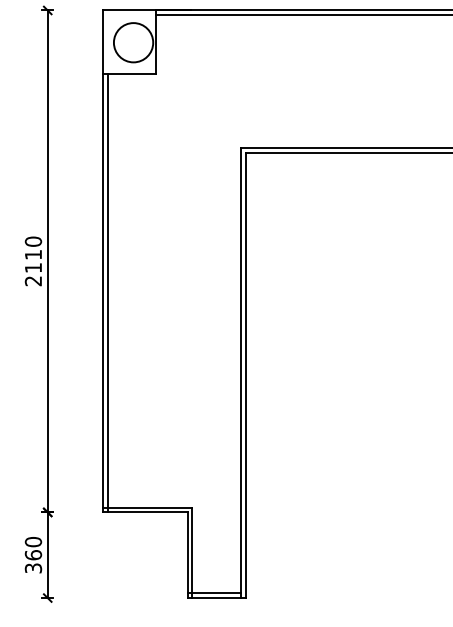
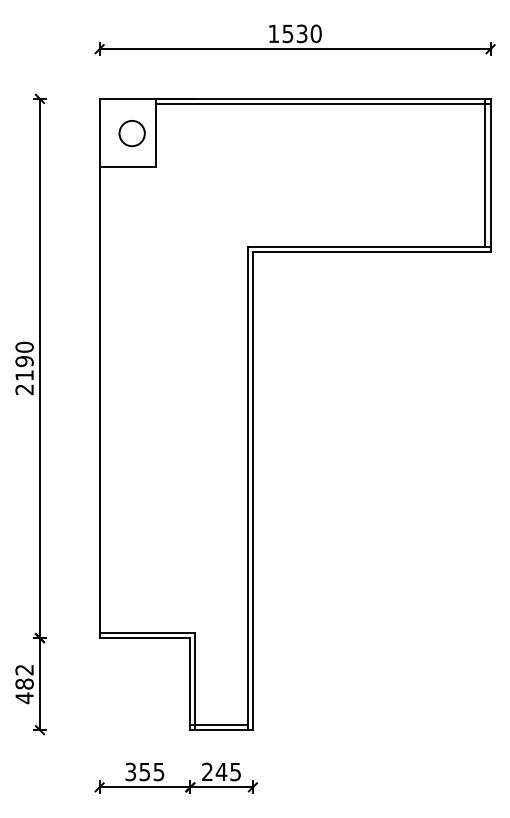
circle: (133, 42) -> (132, 133), size x0.6
text: (33, 254) -> (24, 361), 2110 -> 2190
line: (107, 293) -> (104, 402), removed
text: (33, 555) -> (24, 684), 360 -> 482

